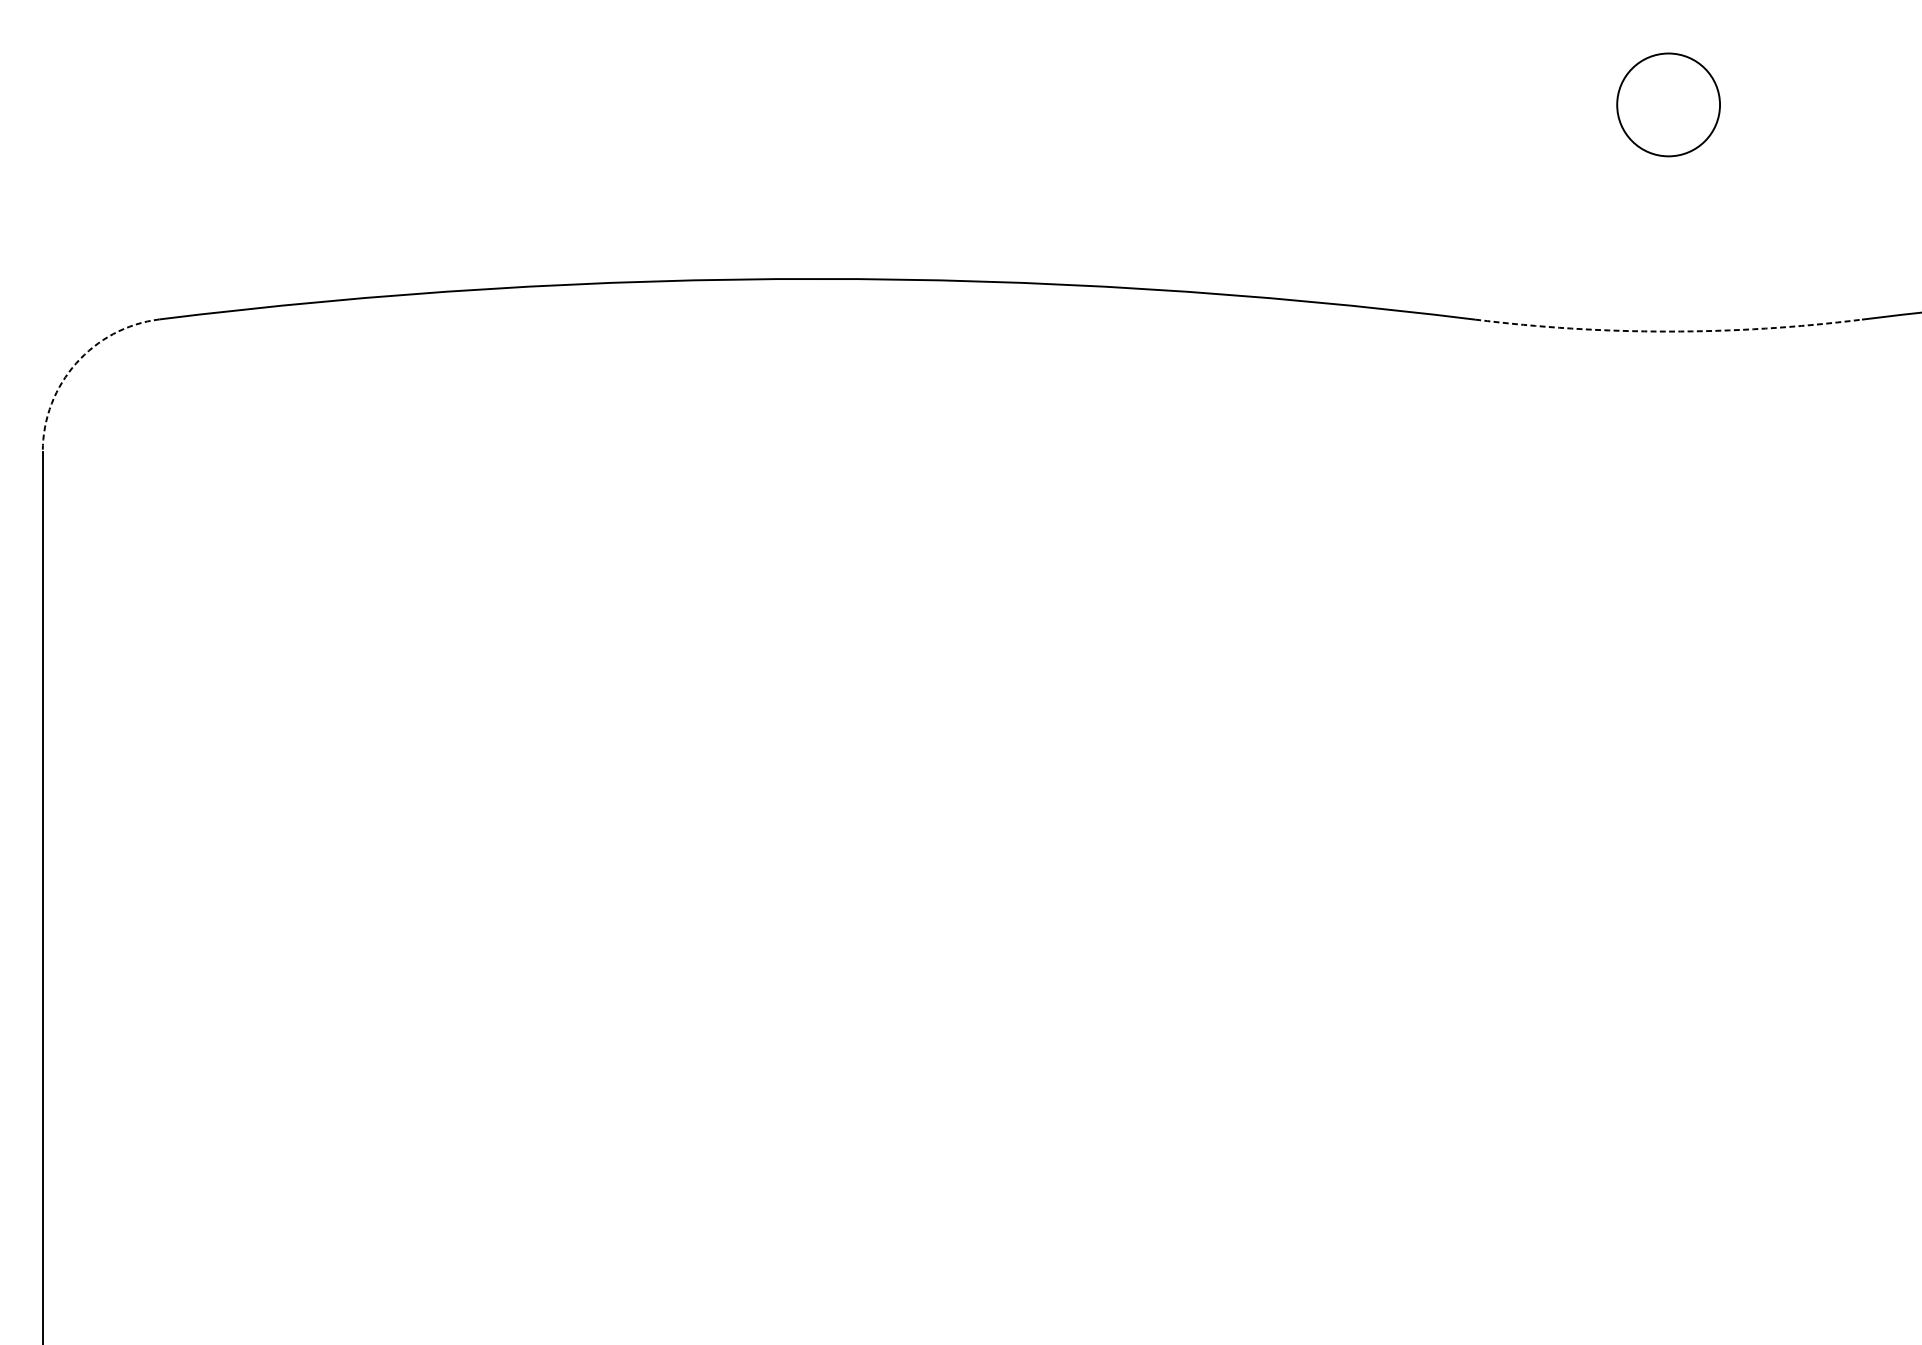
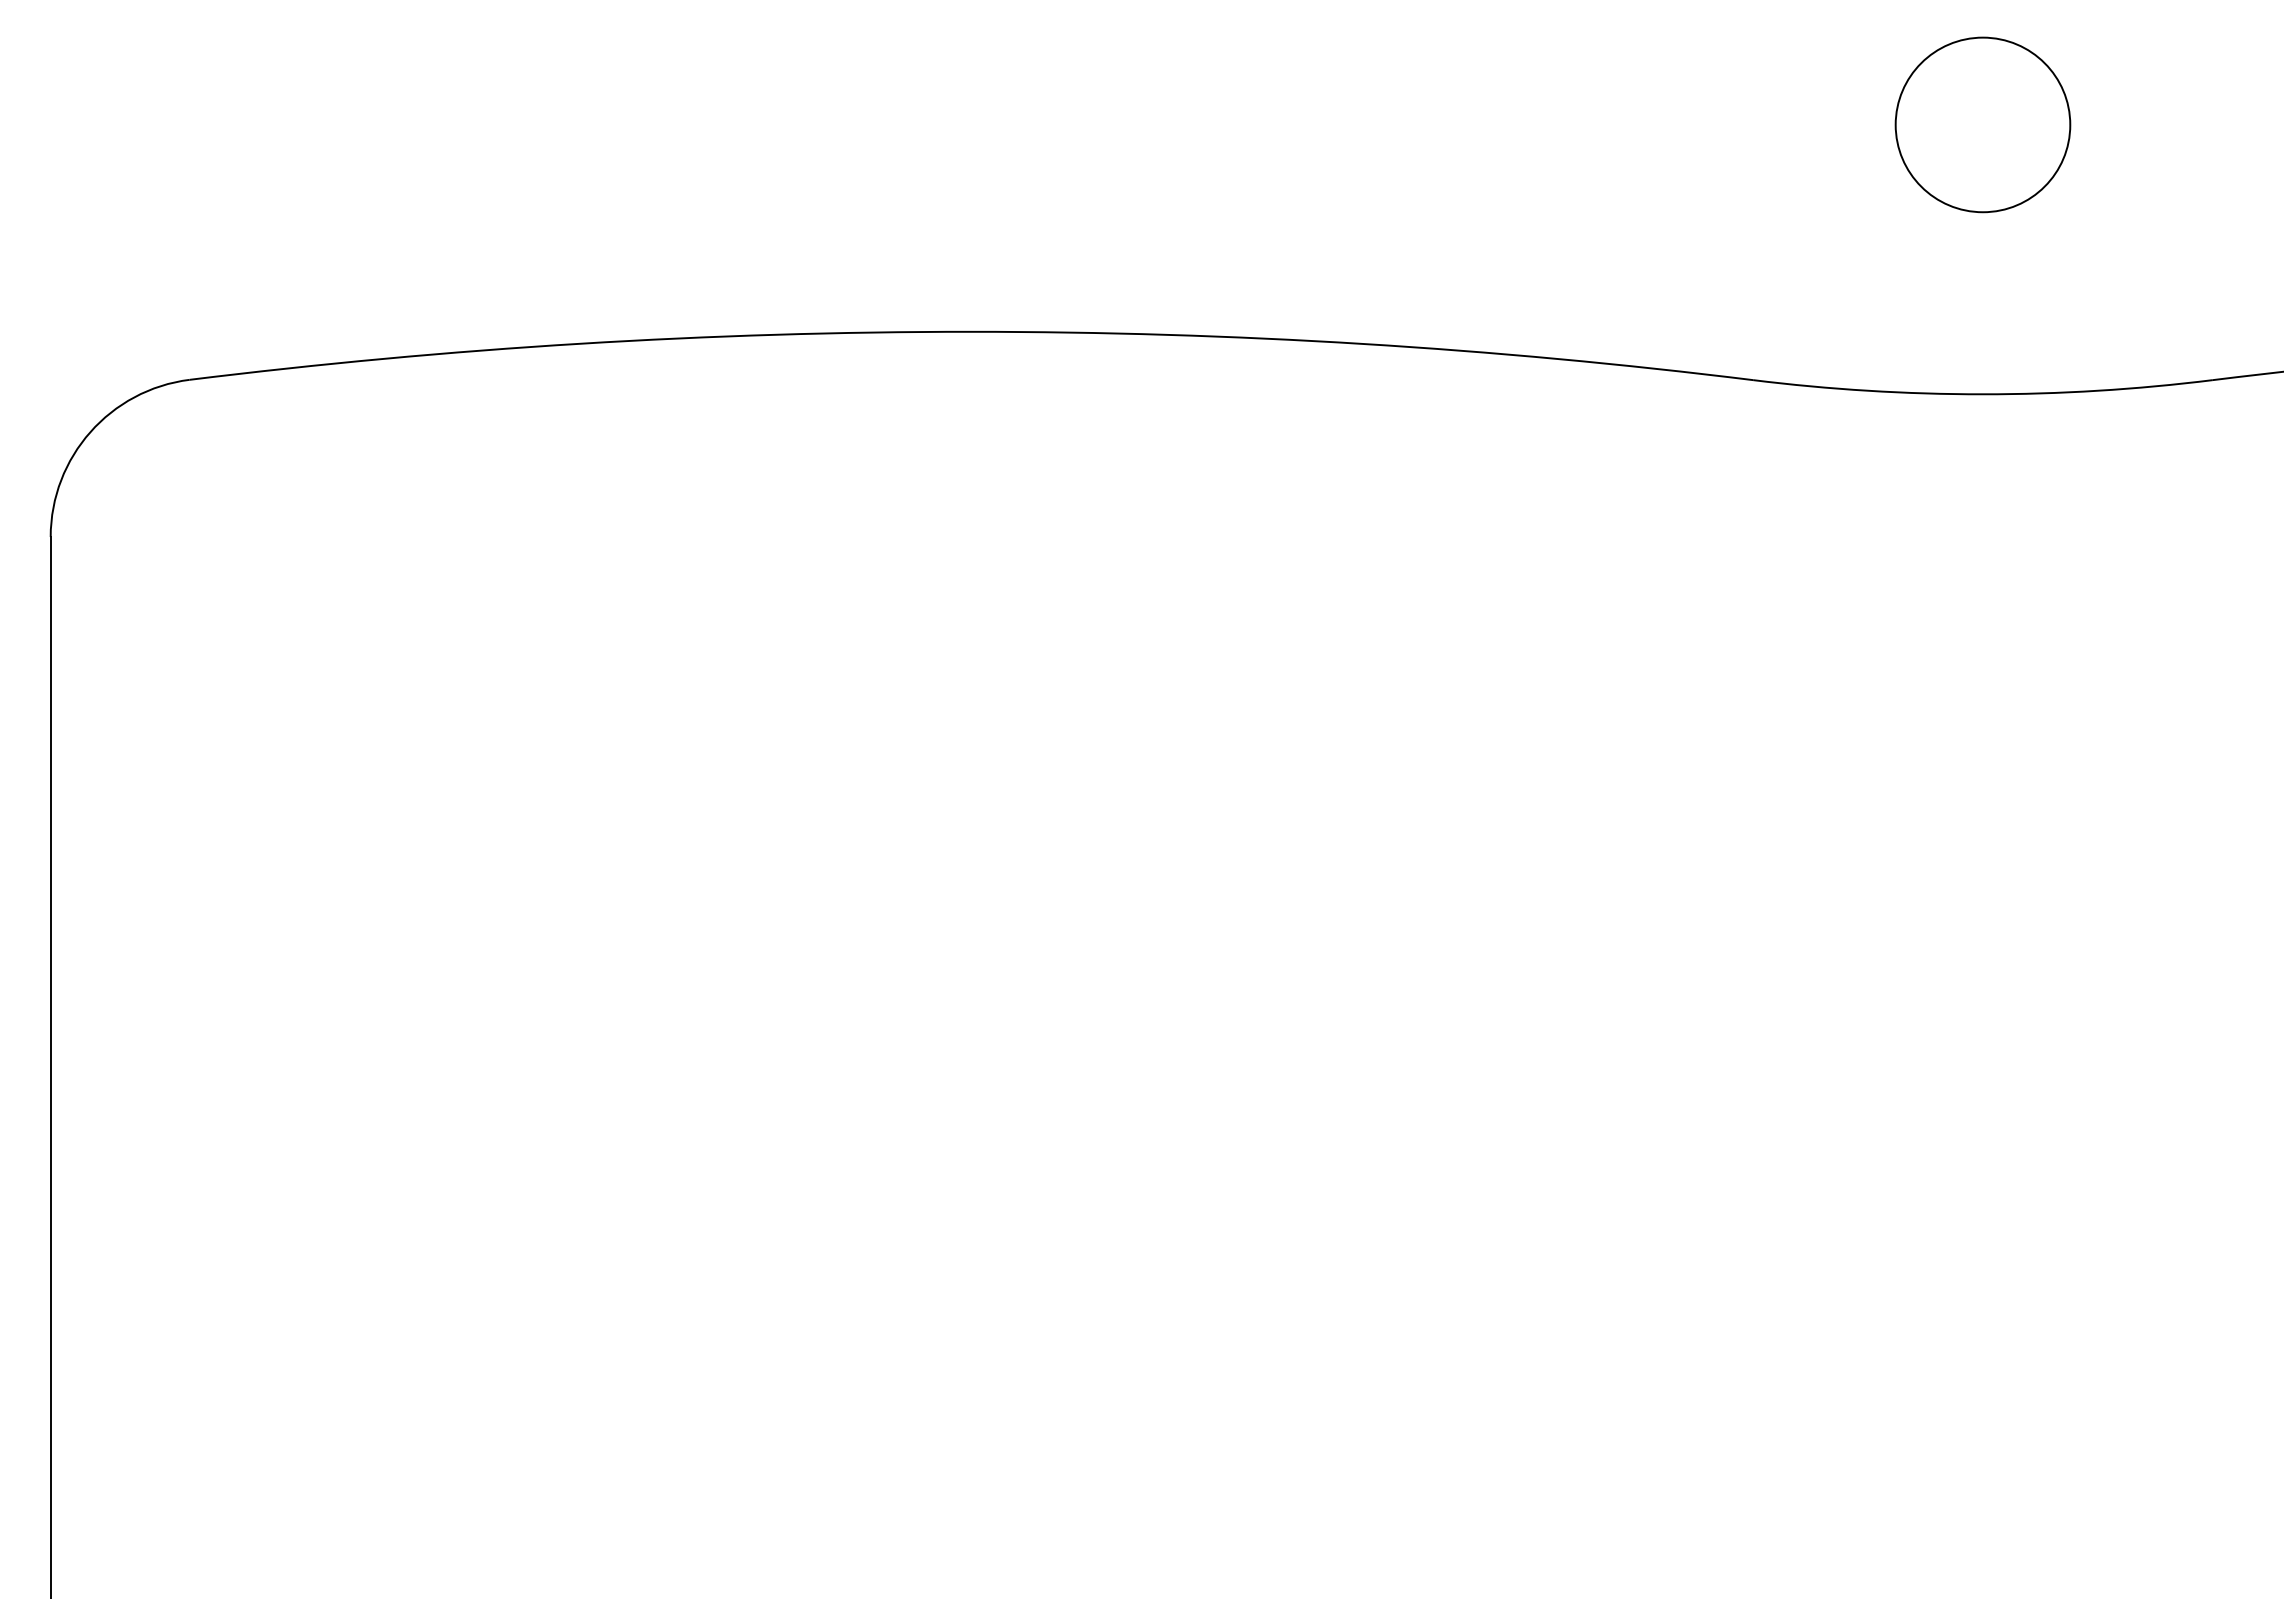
circle: (1668, 104) -> (1982, 124), size x1.43
arc: (1668, 331) -> (1982, 394), dashed -> solid
arc: (76, 363) -> (90, 432), dashed -> solid

